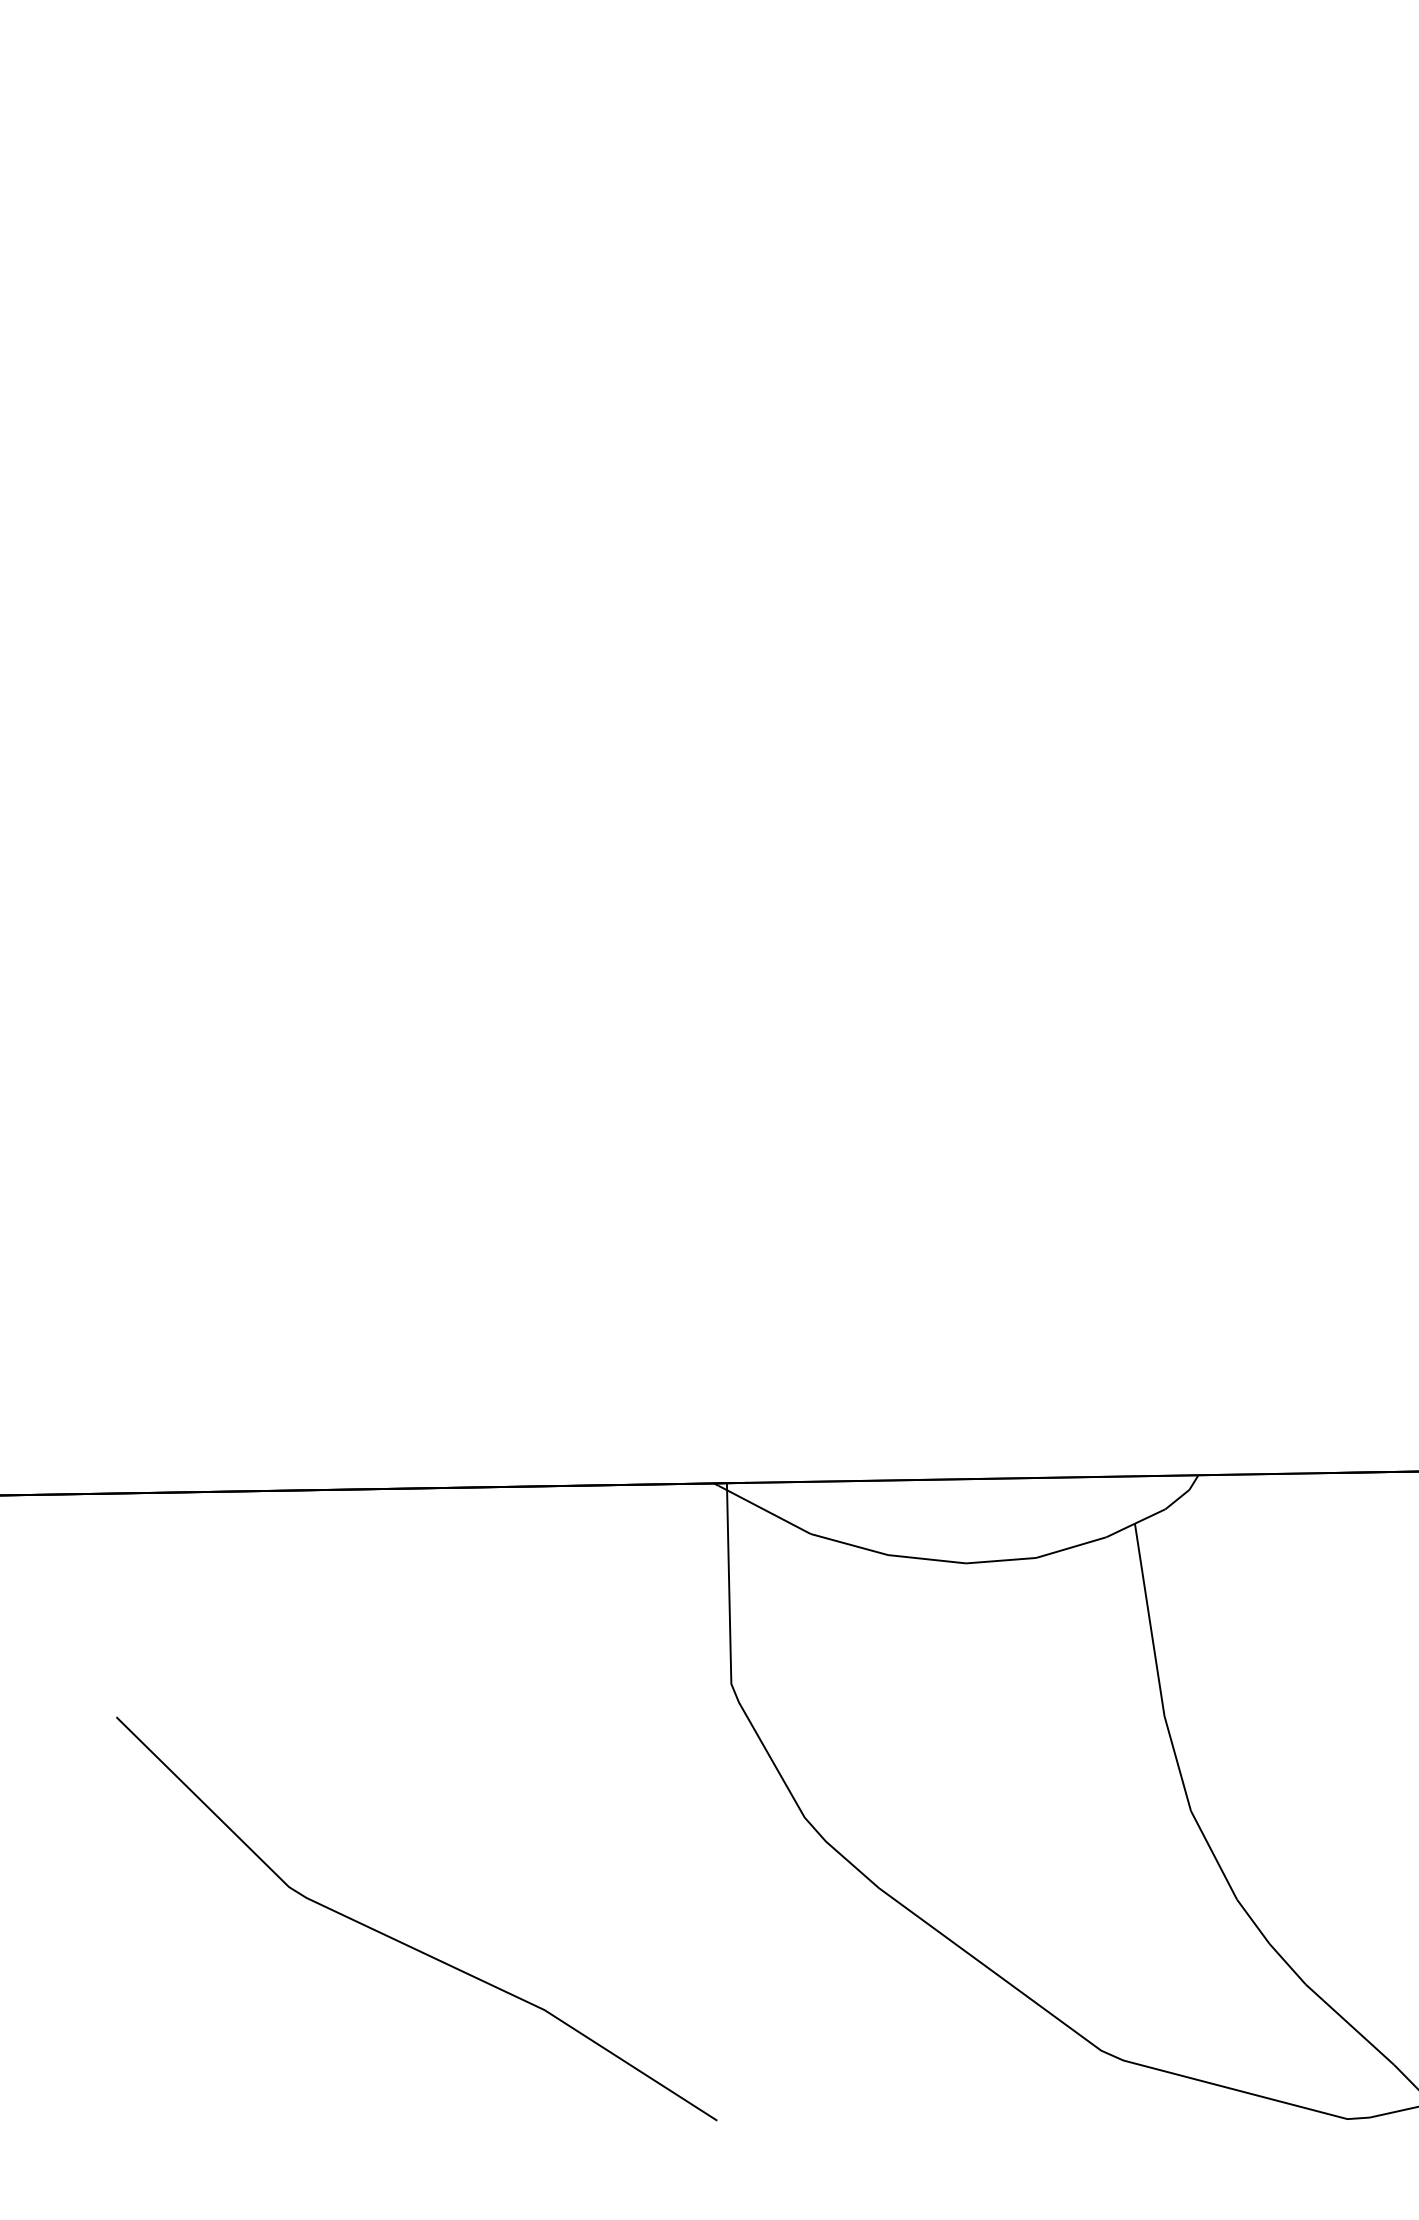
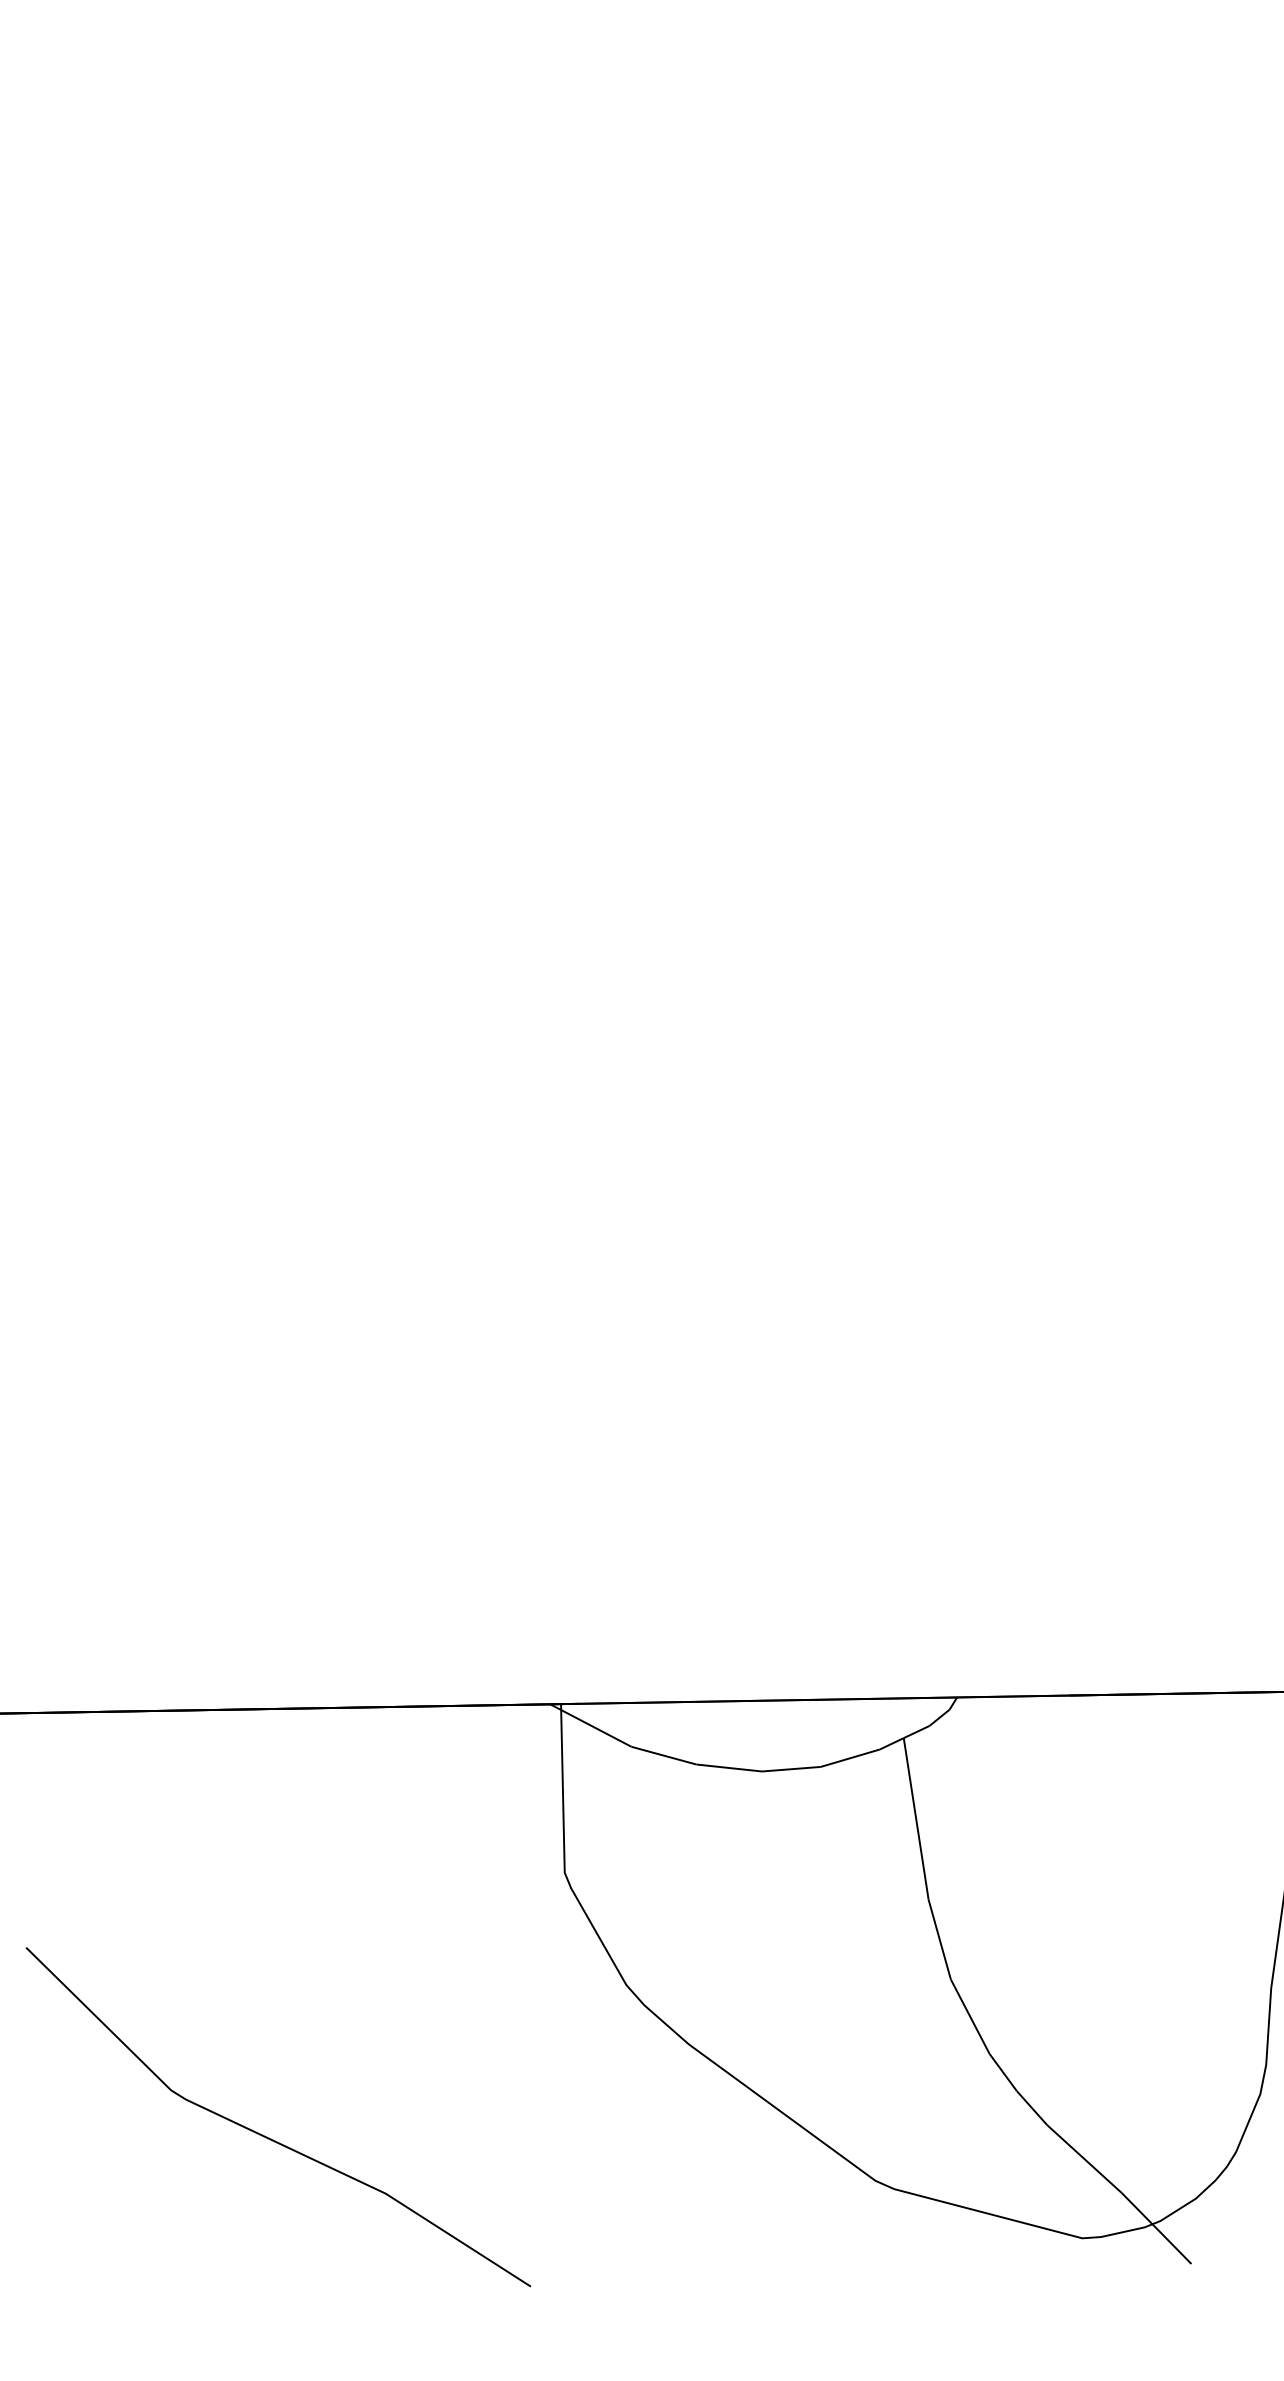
line: (406, 1943) -> (269, 2137), moved

